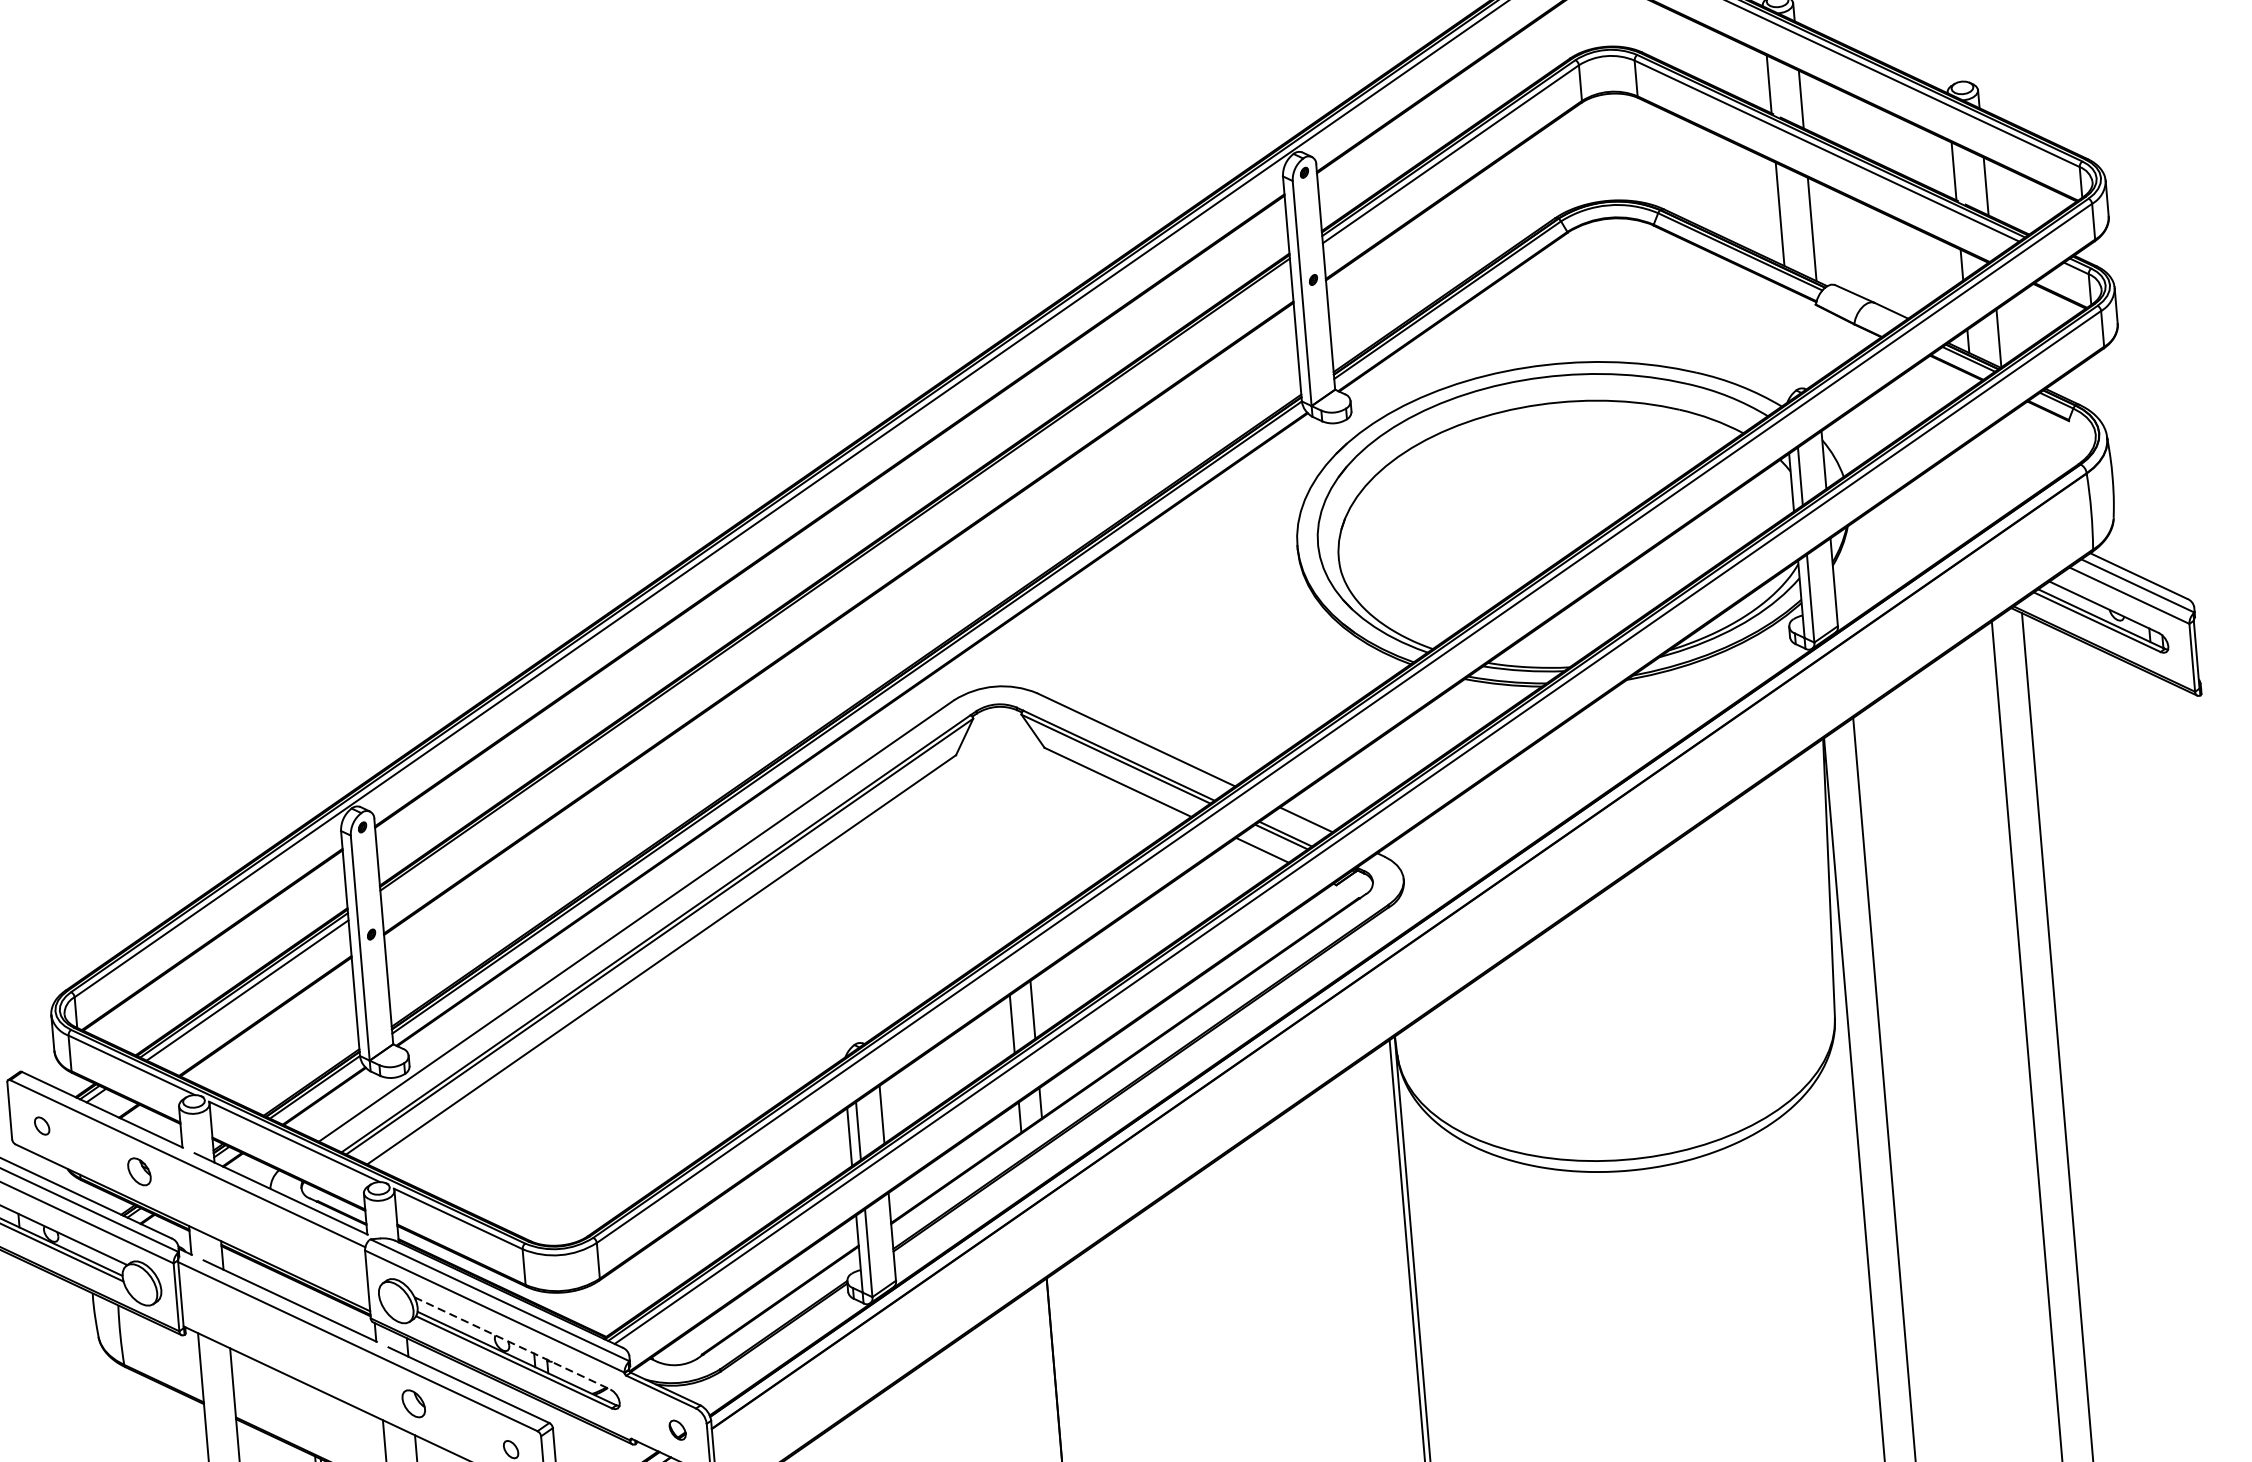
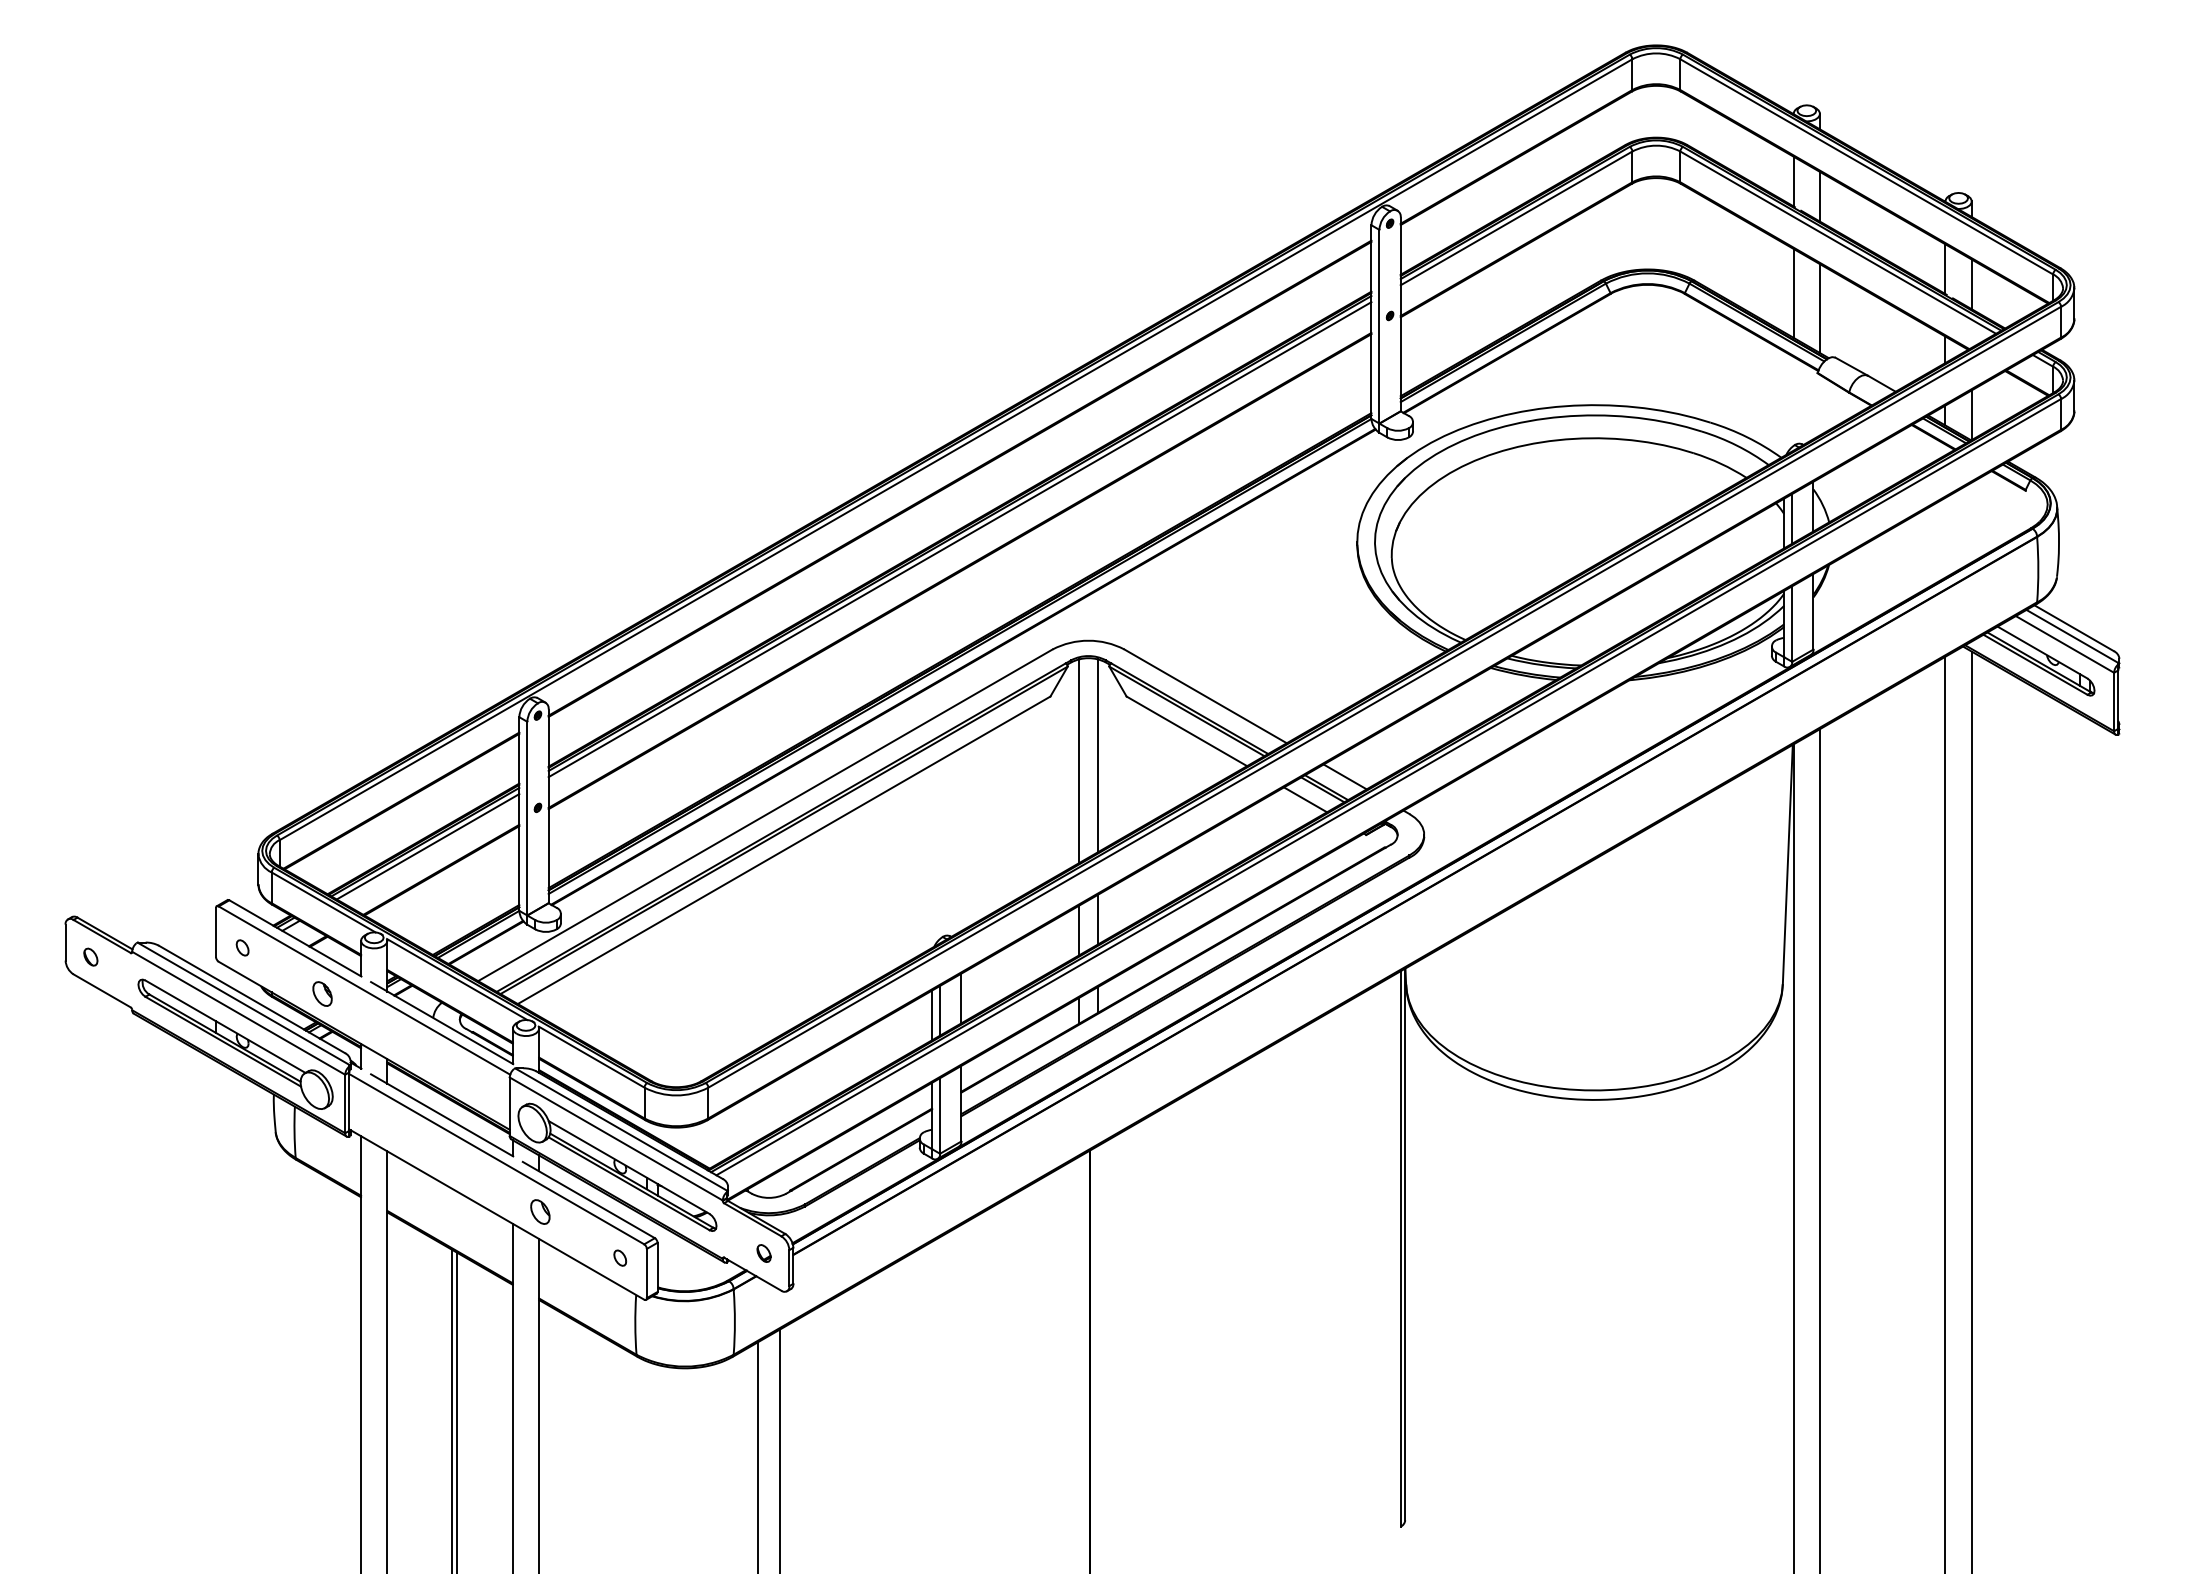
line: (835, 581) -> (959, 539), added
line: (1016, 819) -> (1097, 755), added
line: (996, 827) -> (1079, 761), added
line: (512, 1343) -> (629, 1167), dashed -> solid

